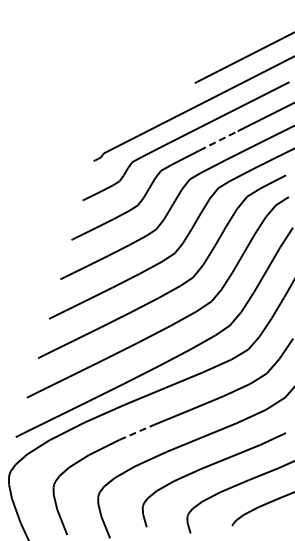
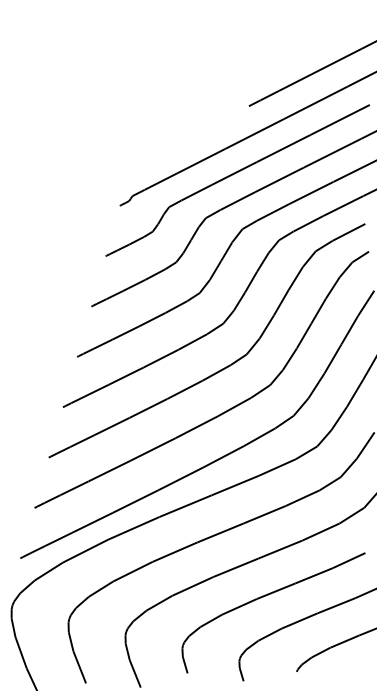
line: (219, 140) -> (280, 179), dashed -> solid
line: (137, 432) -> (175, 552), dashed -> solid

